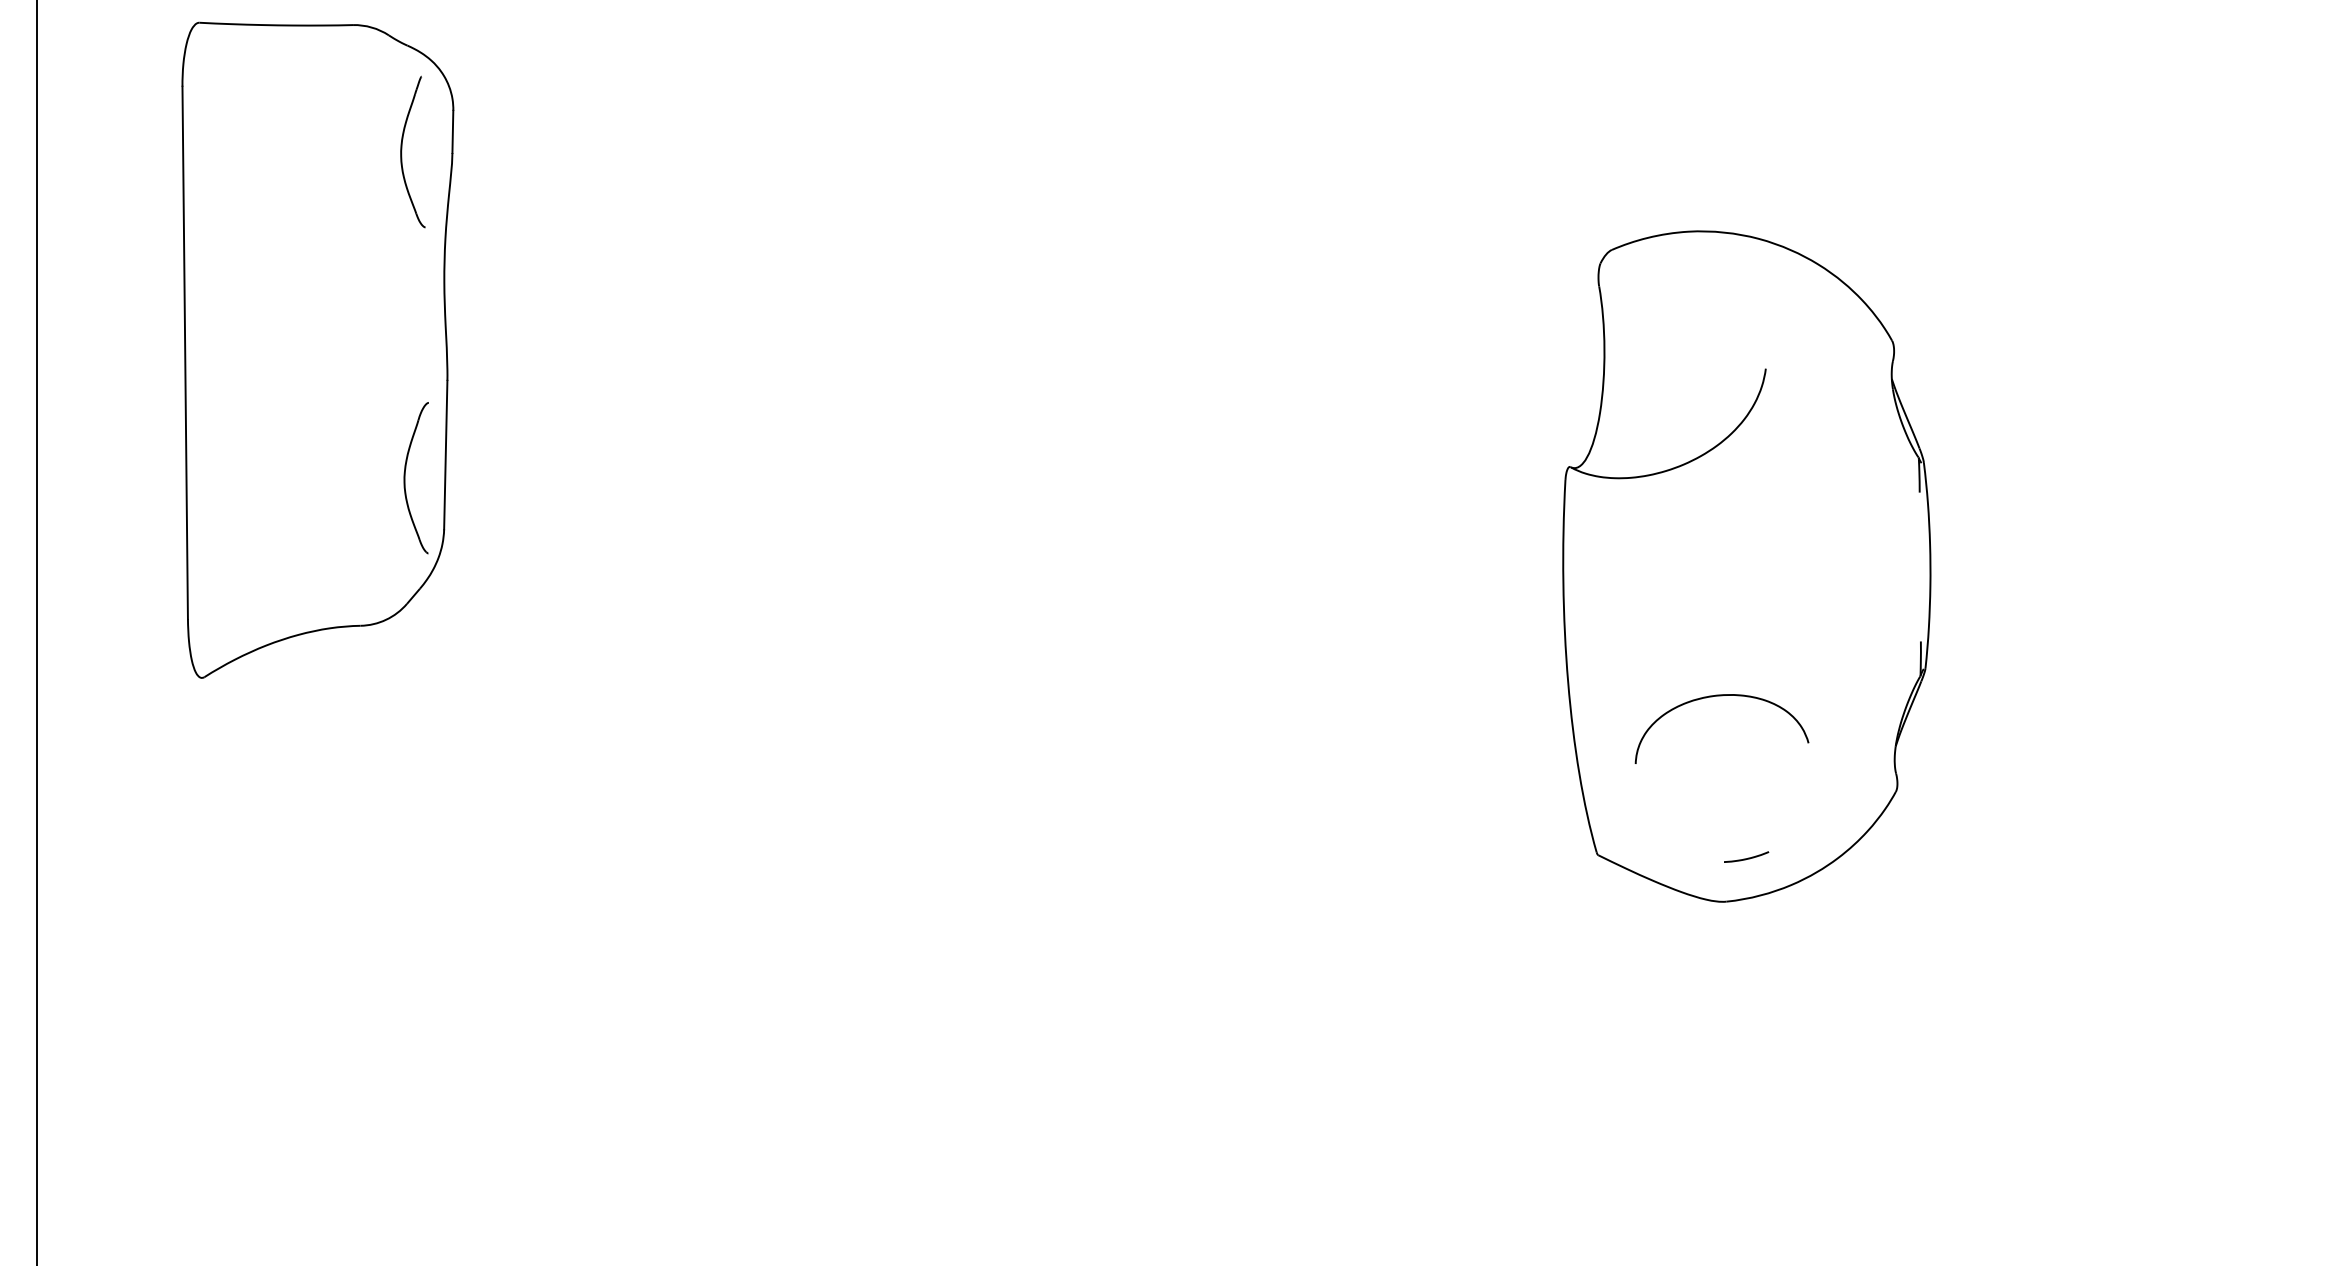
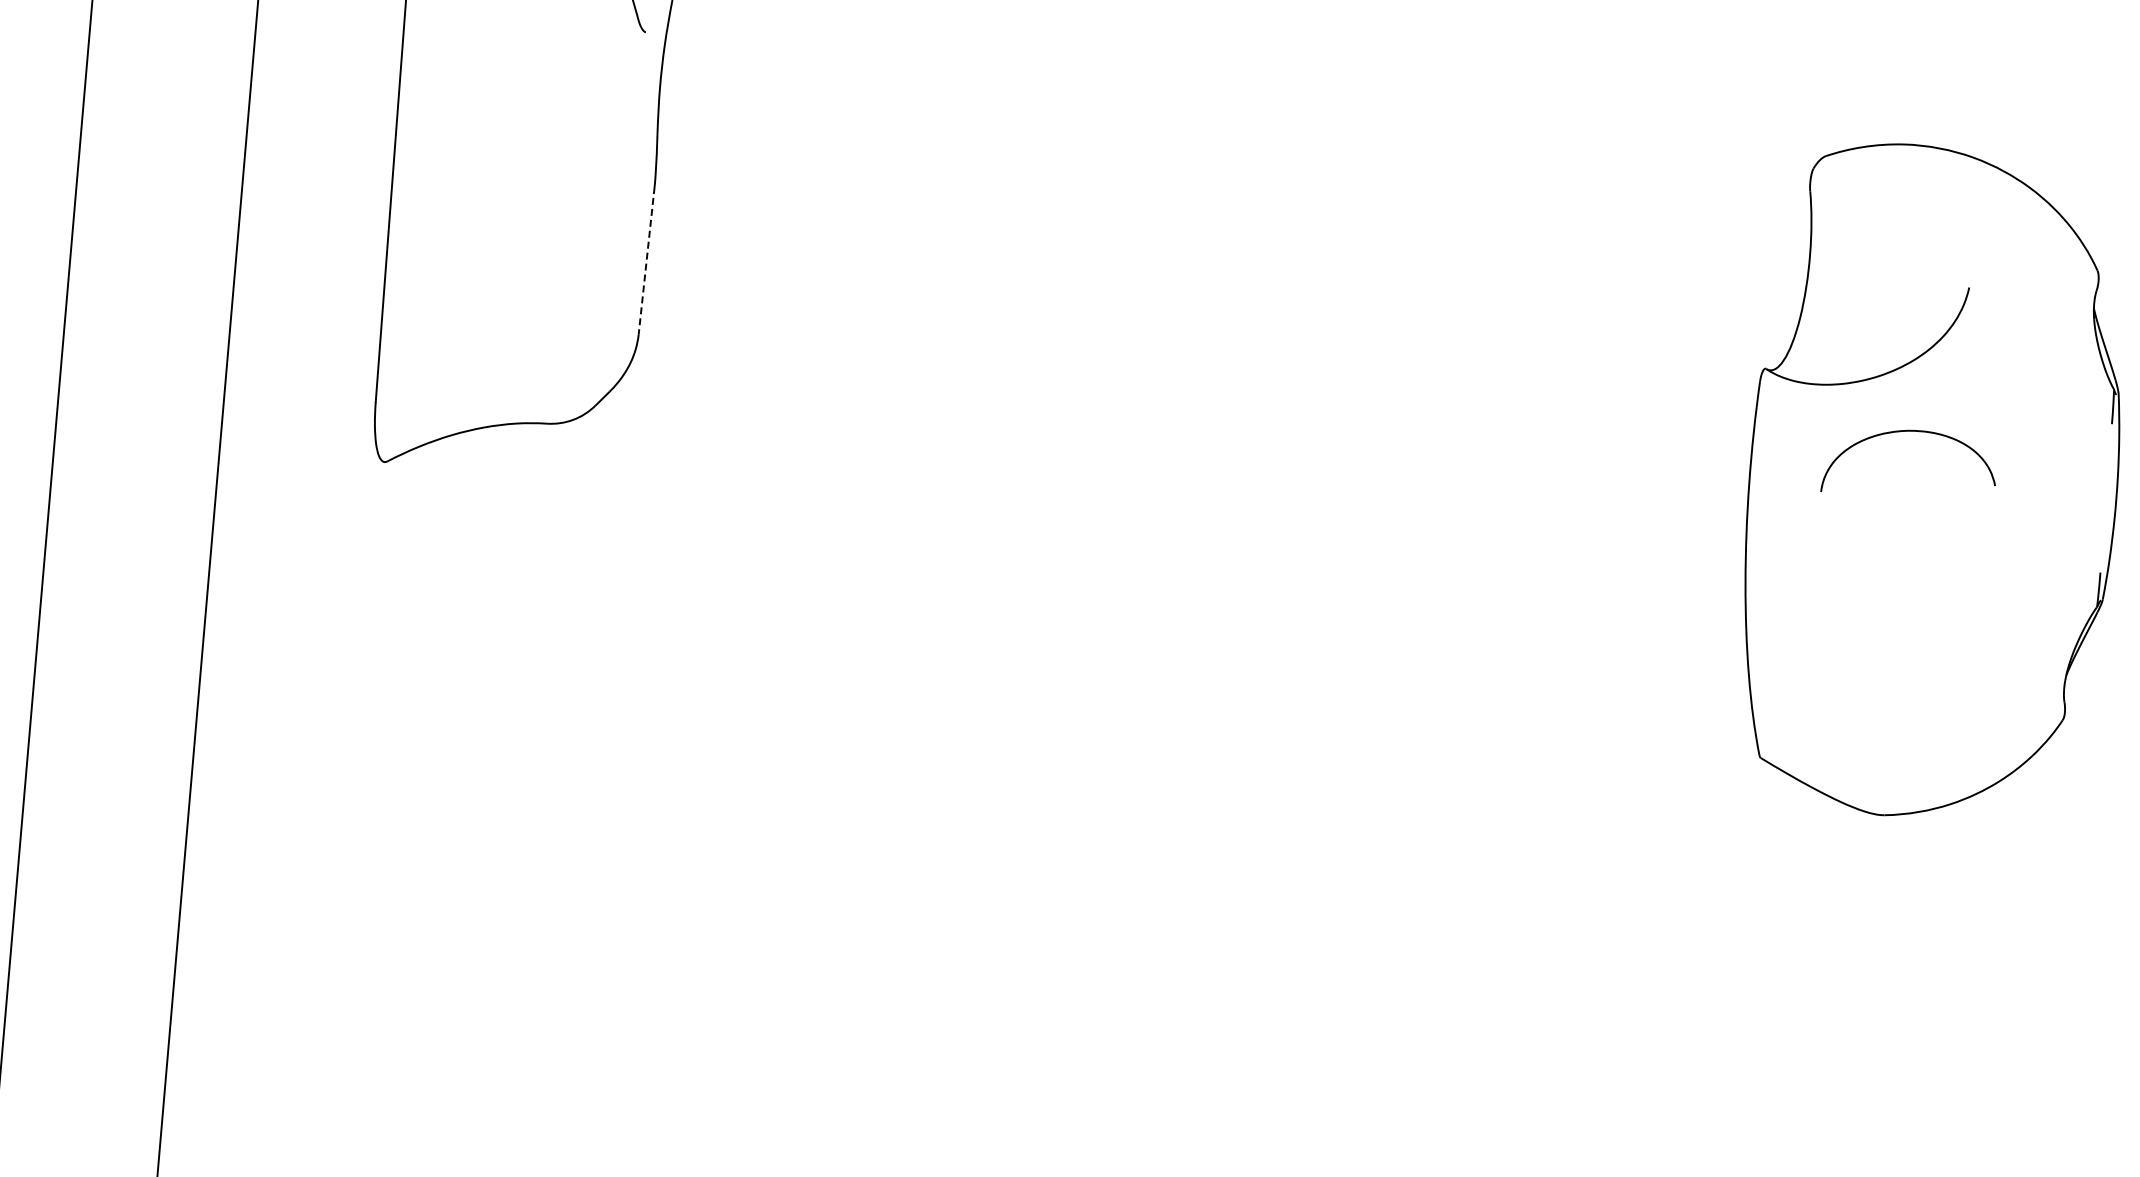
line: (445, 455) -> (646, 261), solid -> dashed
part: (405, 478) -> (604, 280), removed
curve: (1721, 696) -> (1912, 432), moved
curve: (1746, 858) -> (1908, 773), removed

